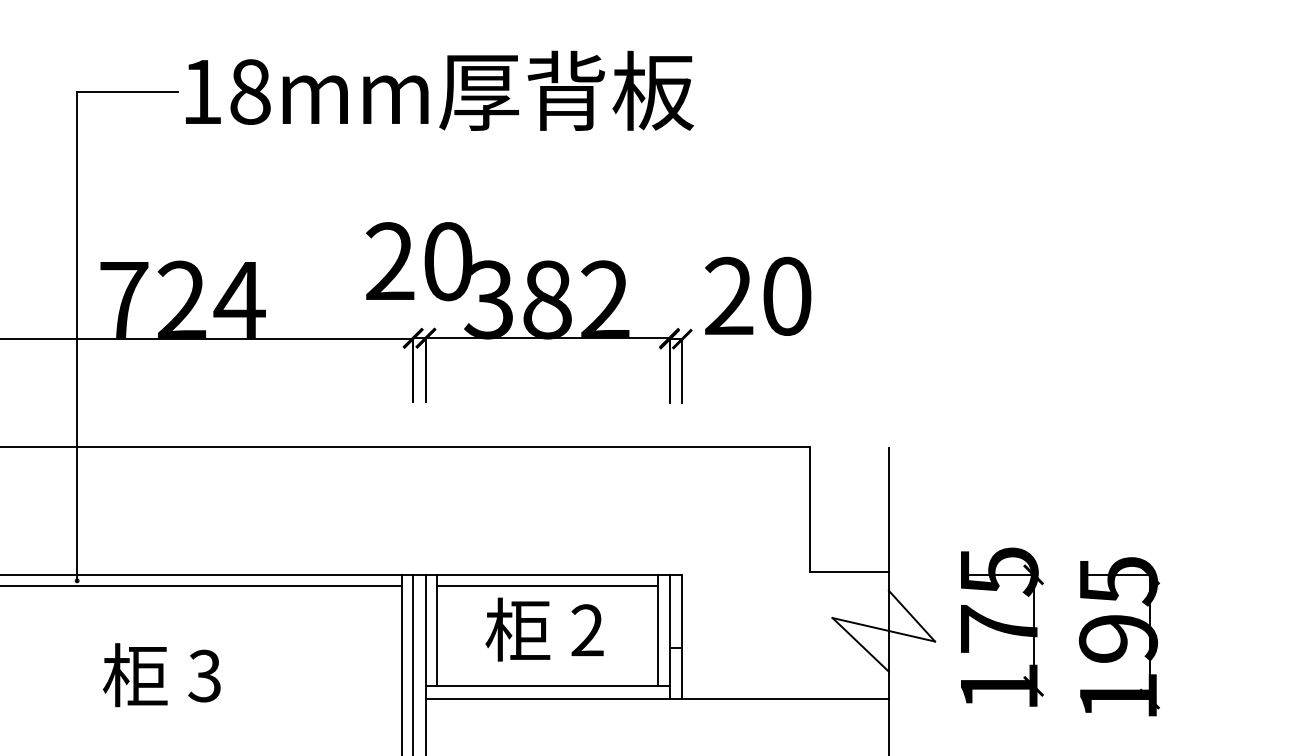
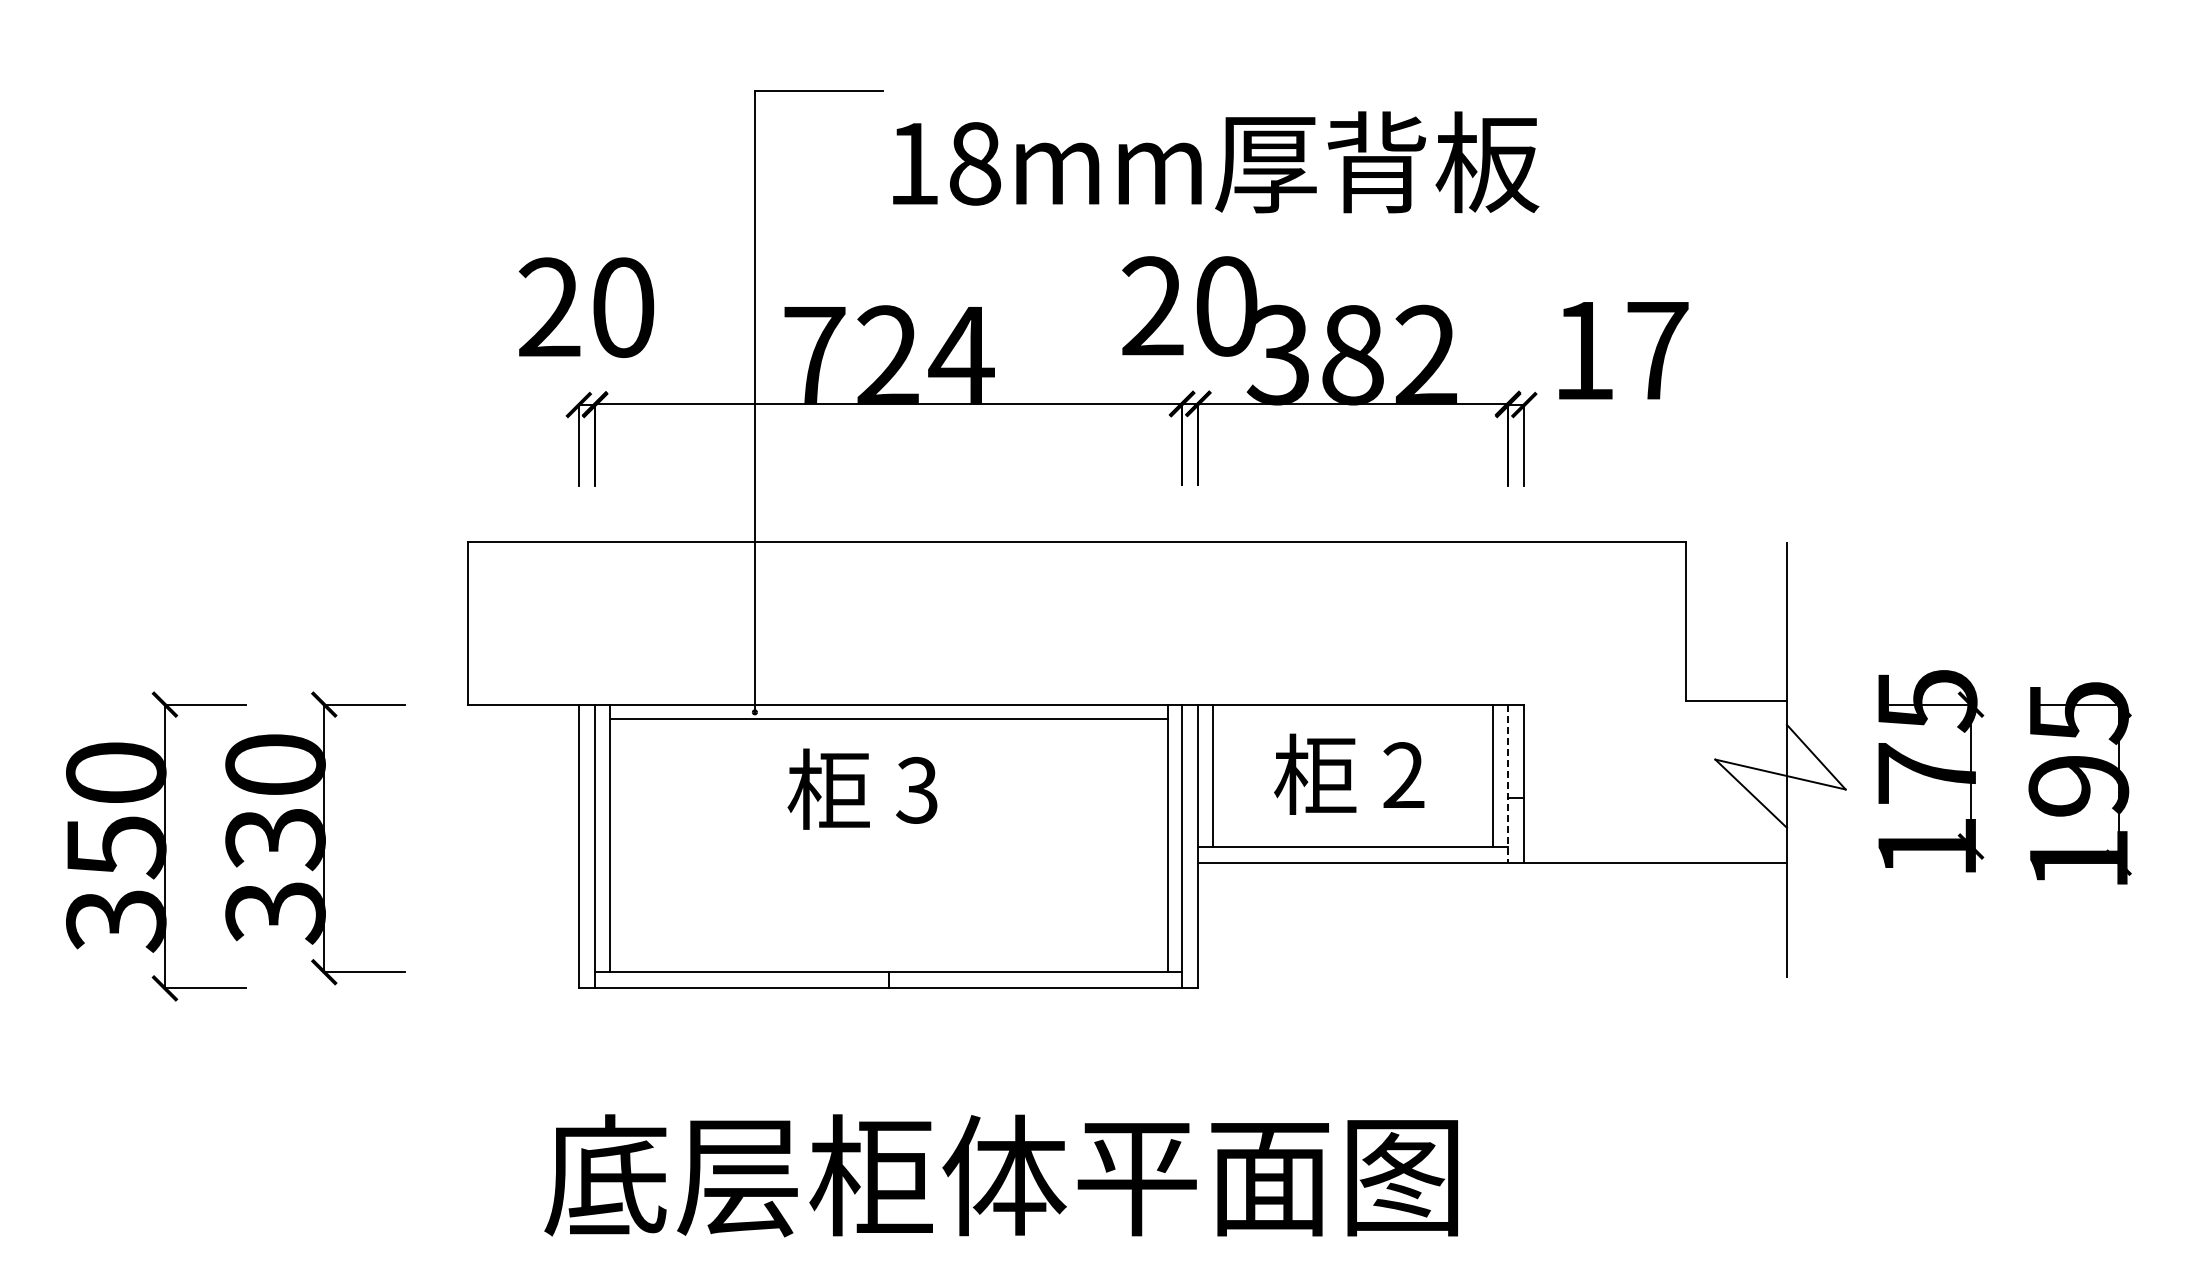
text: (440, 90) -> (1216, 162), moved
text: (757, 296) -> (1620, 350), 20 -> 17
line: (547, 586) -> (1352, 719), removed
line: (669, 637) -> (1508, 784), solid -> dashed
text: (161, 674) -> (862, 788), moved

